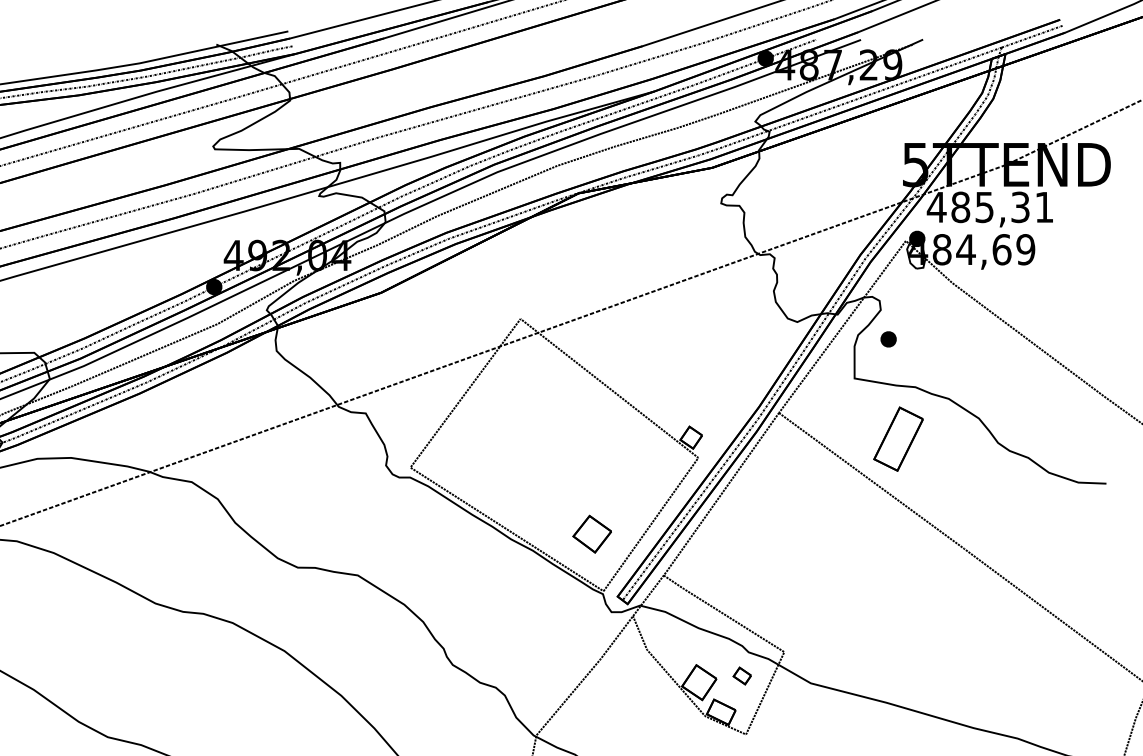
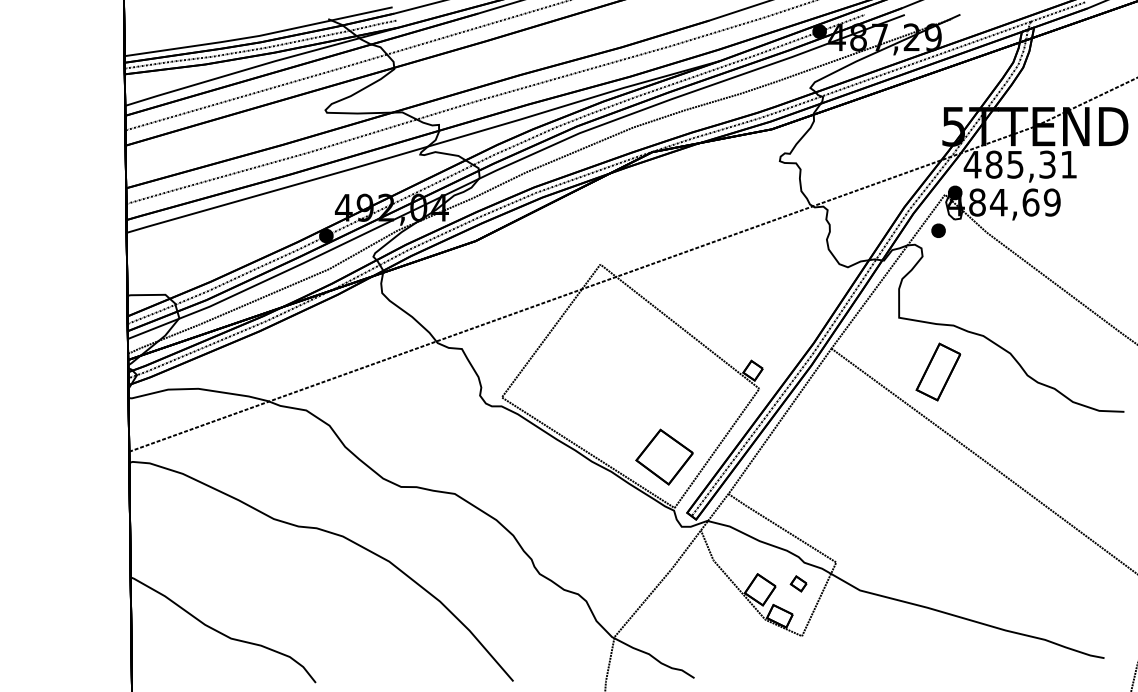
part: (888, 339) -> (938, 230), moved
part: (592, 533) -> (664, 456), size x1.67

